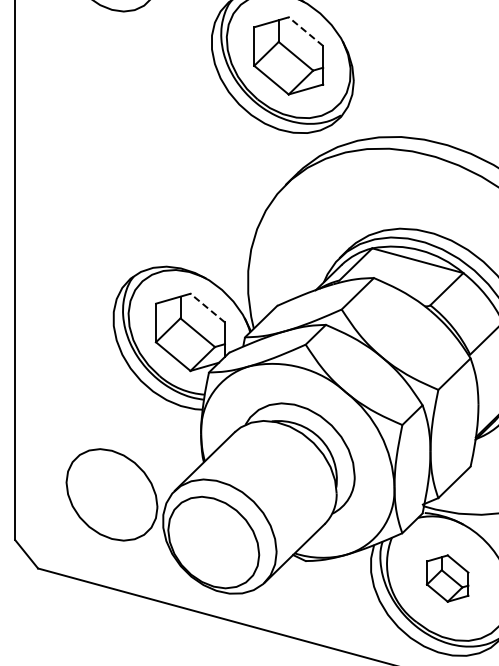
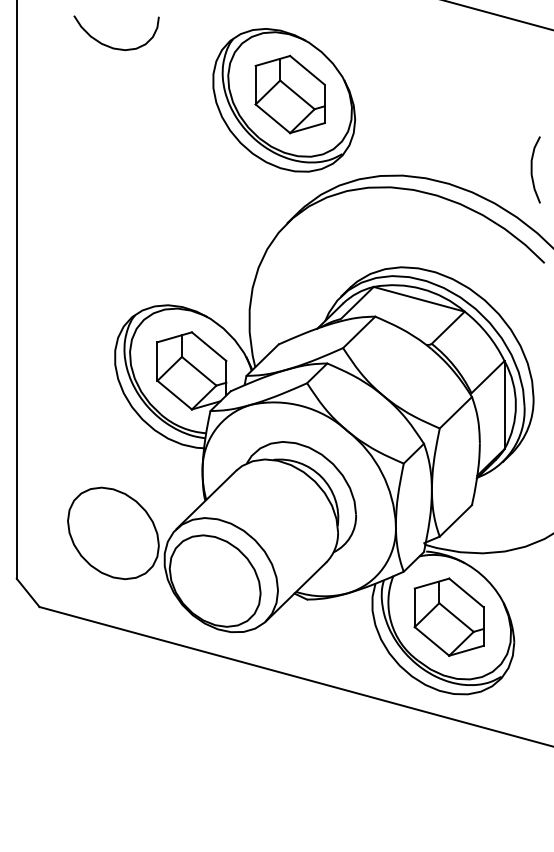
line: (305, 30) -> (306, 69), dashed -> solid
line: (207, 307) -> (208, 346), dashed -> solid
part: (447, 577) -> (448, 616), size x1.67

